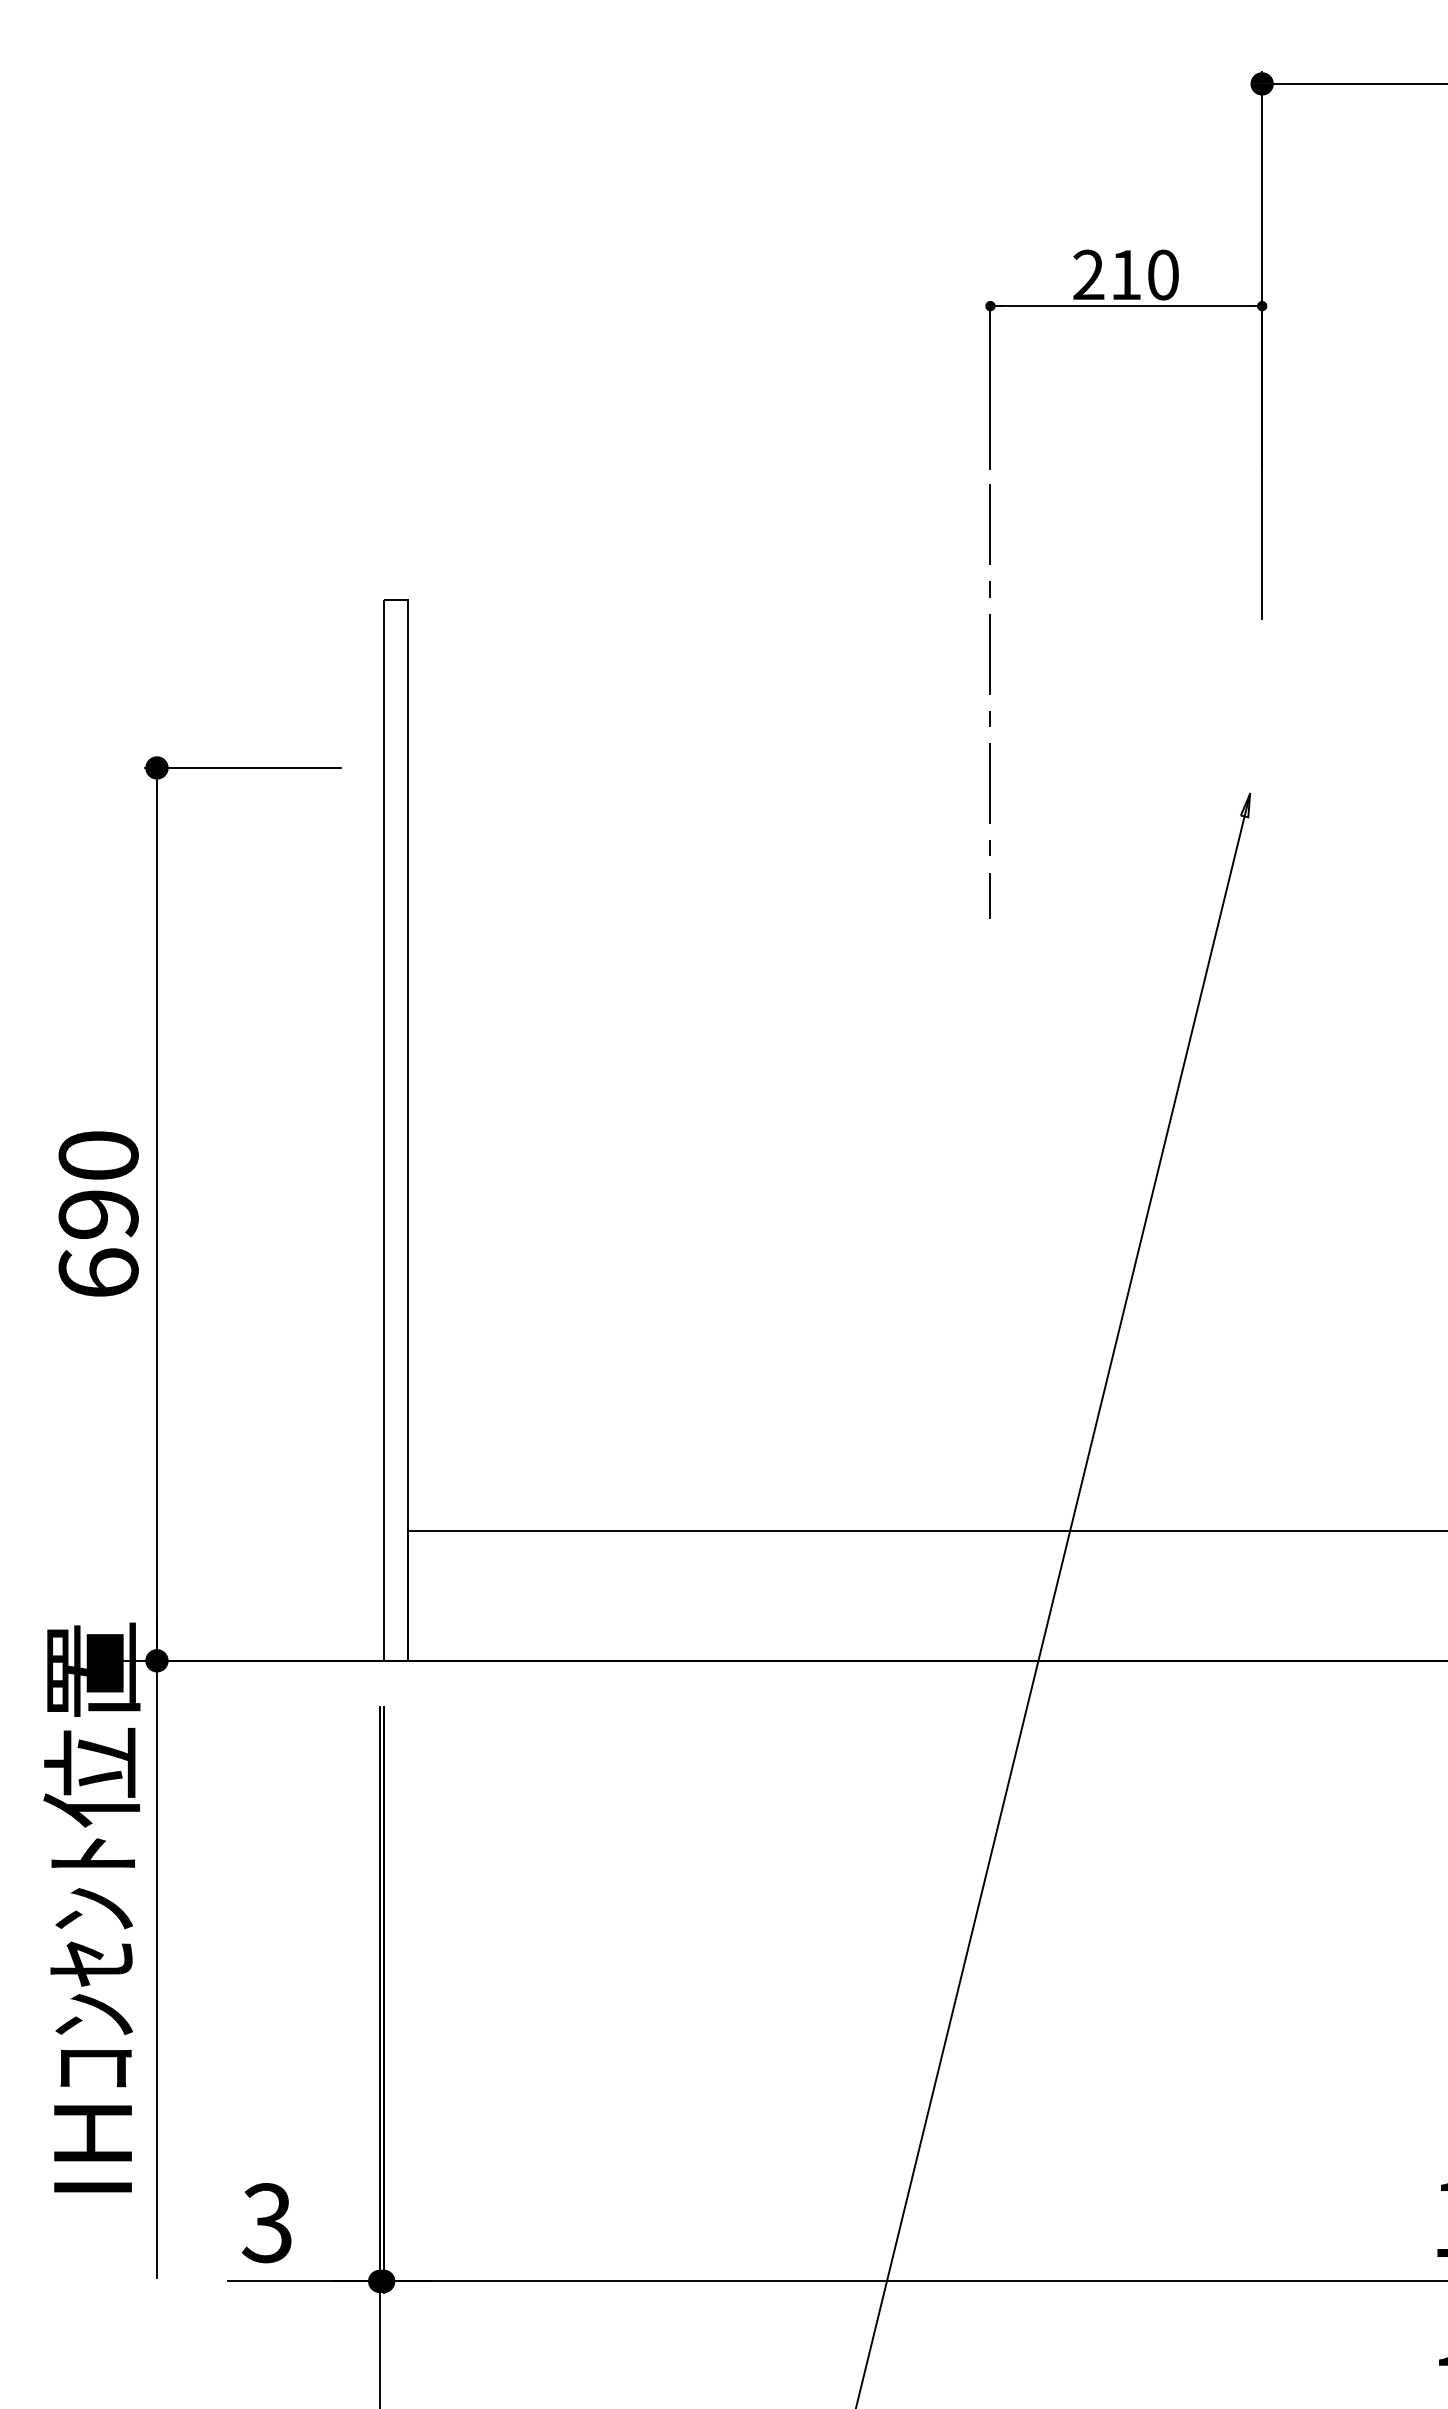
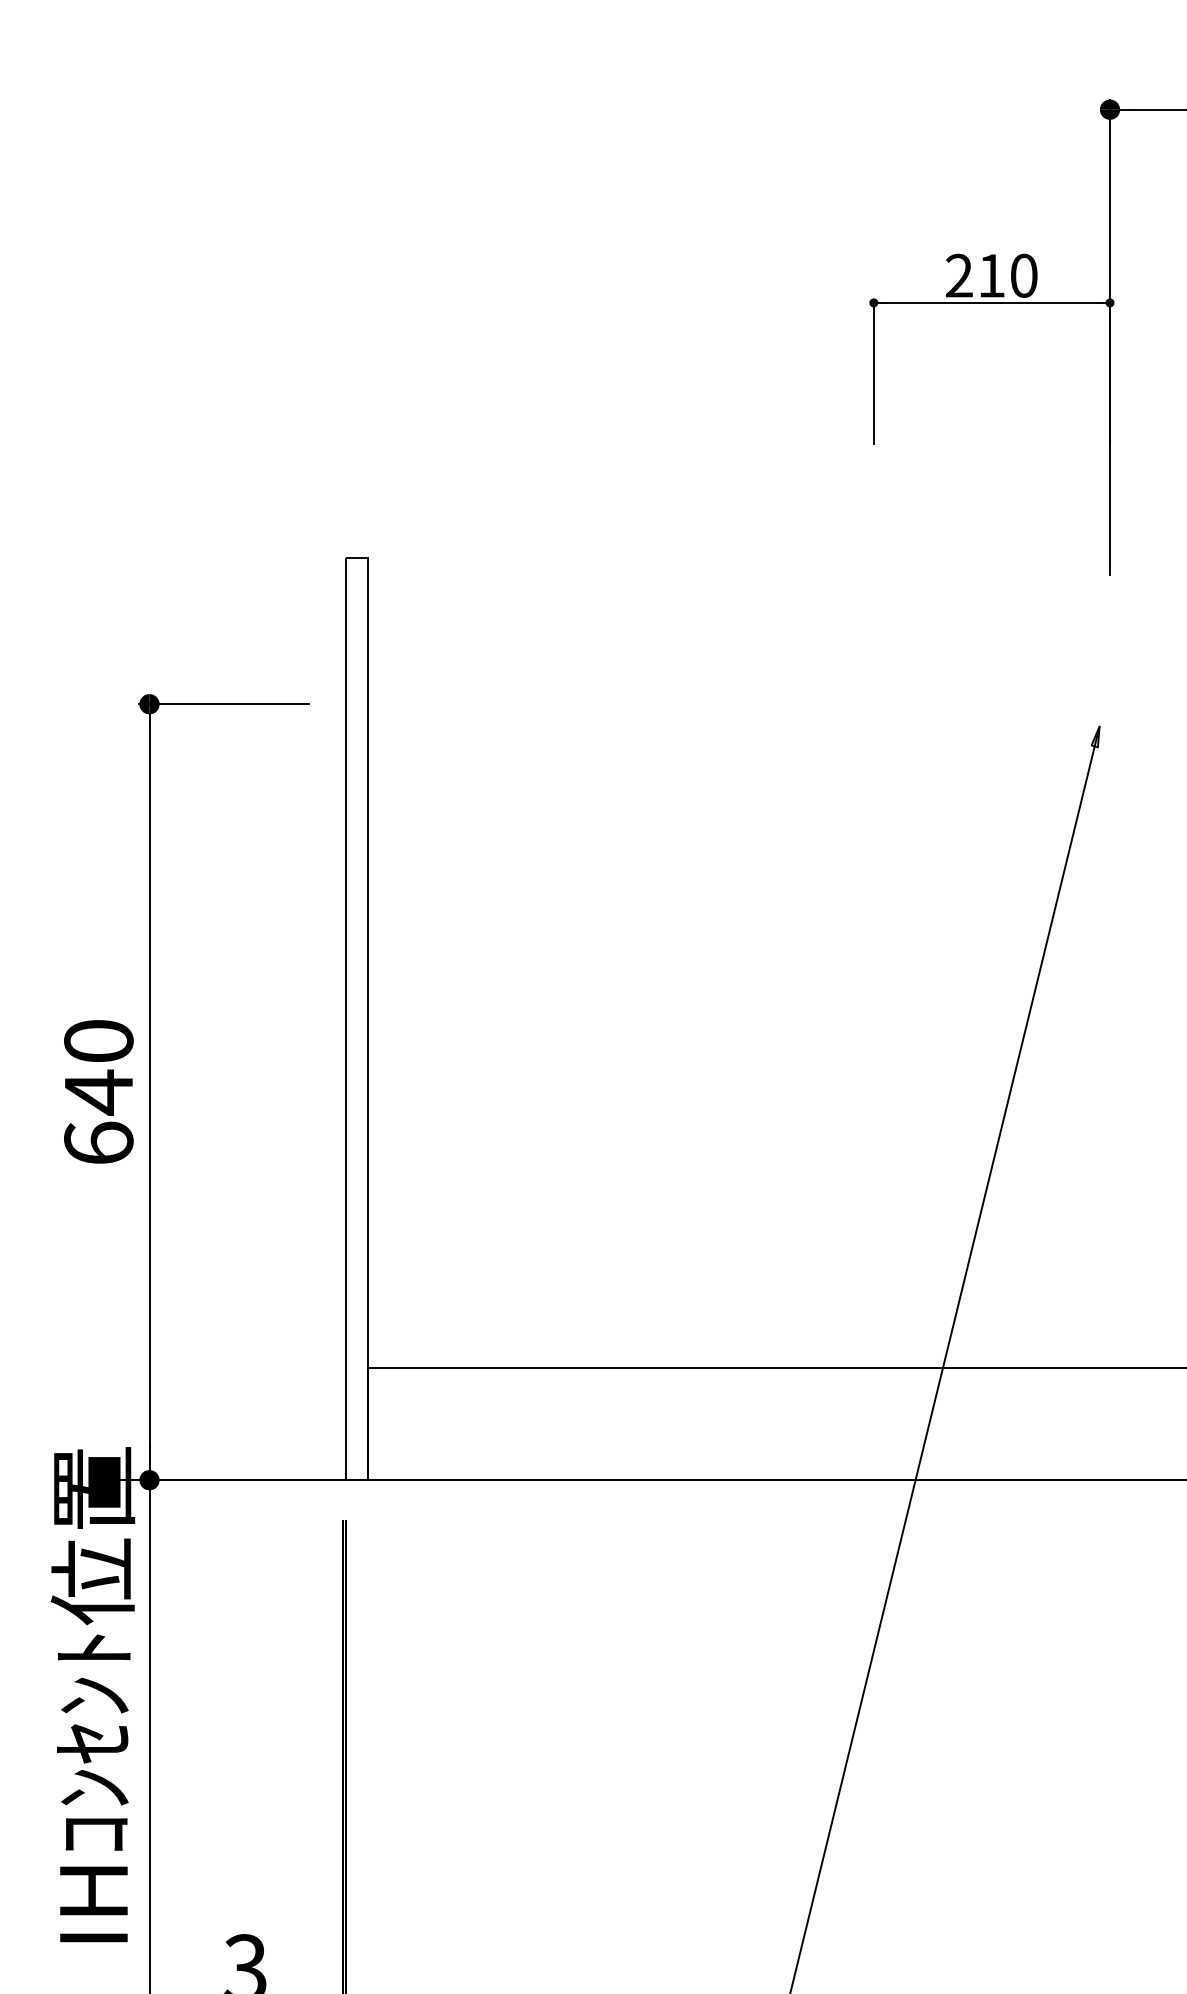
line: (989, 694) -> (873, 640), removed
text: (98, 1214) -> (98, 1092), 690 -> 640

